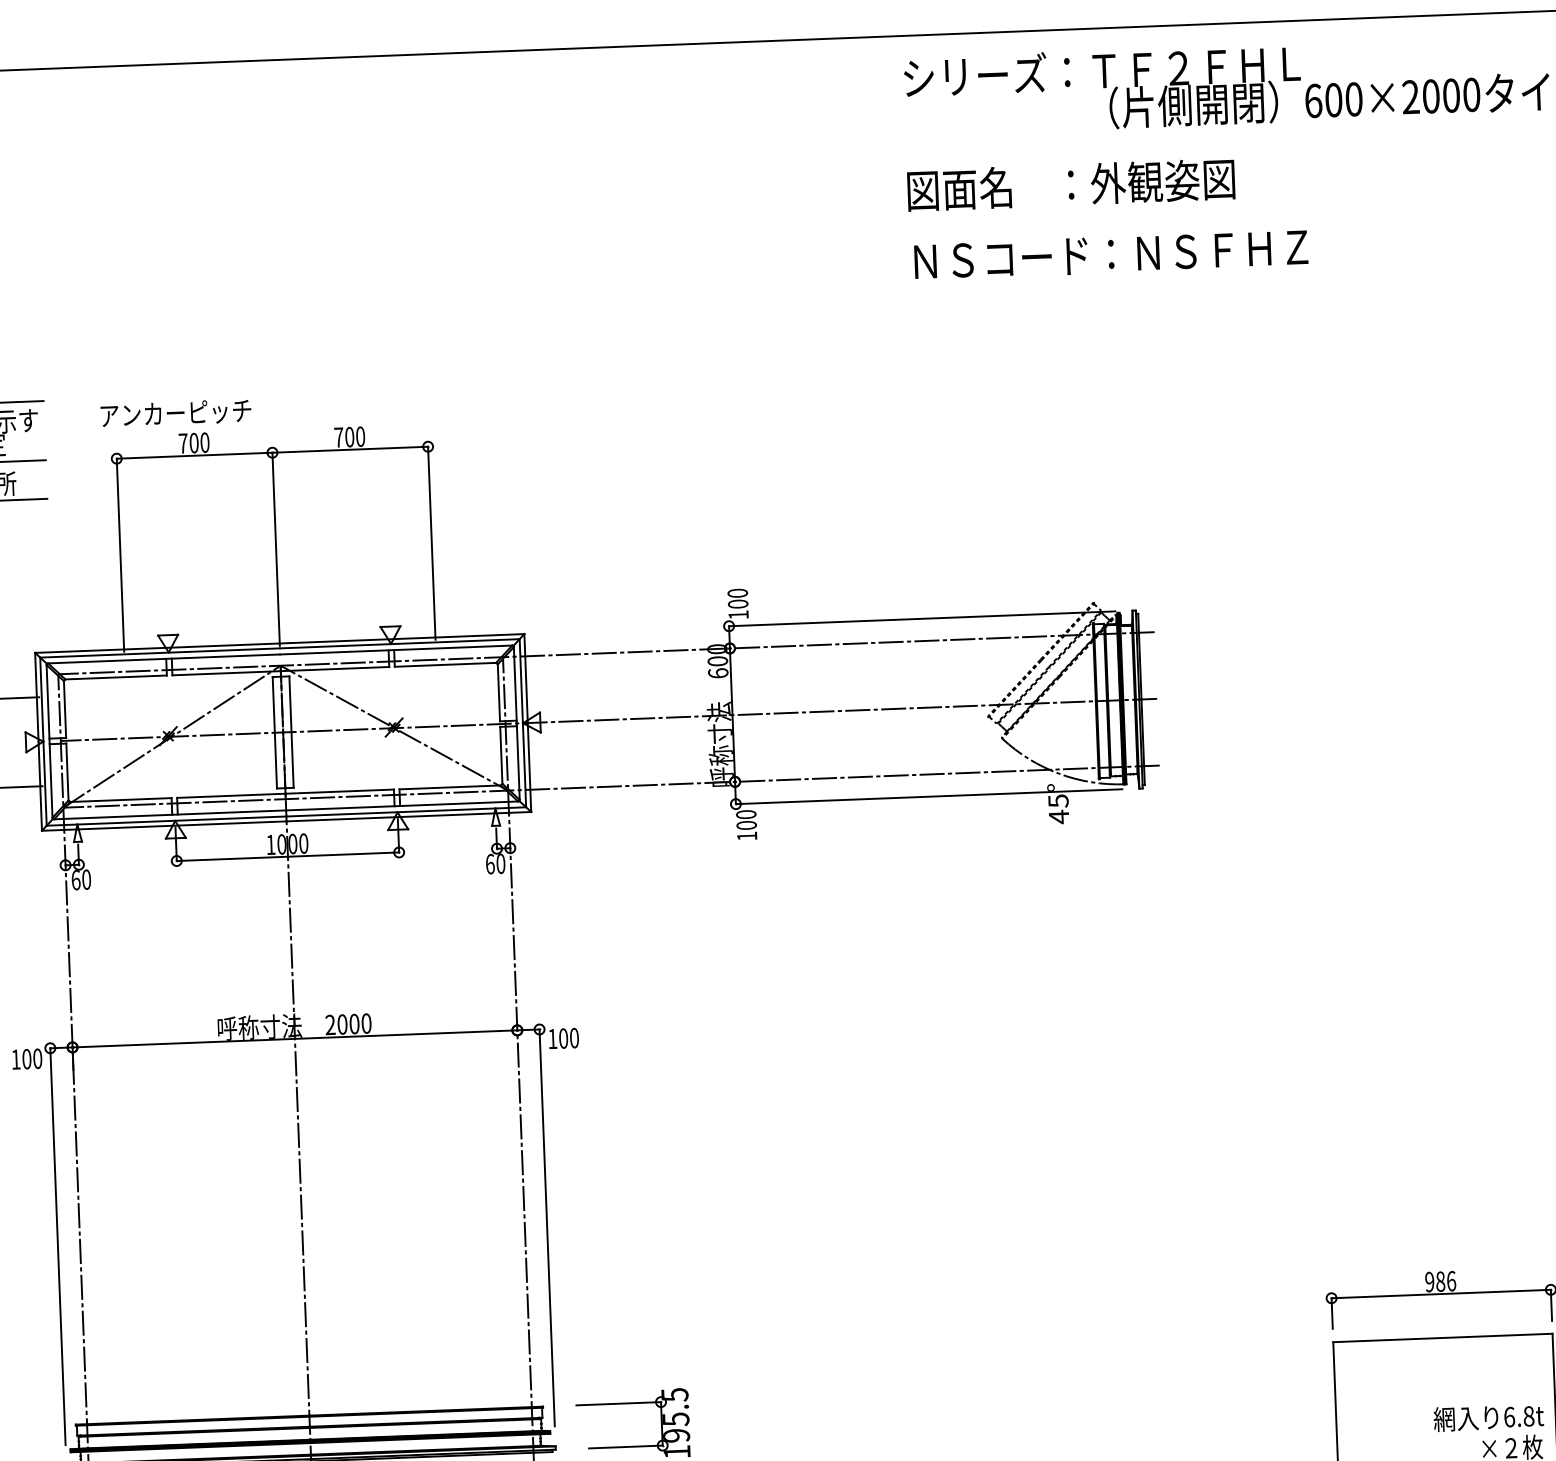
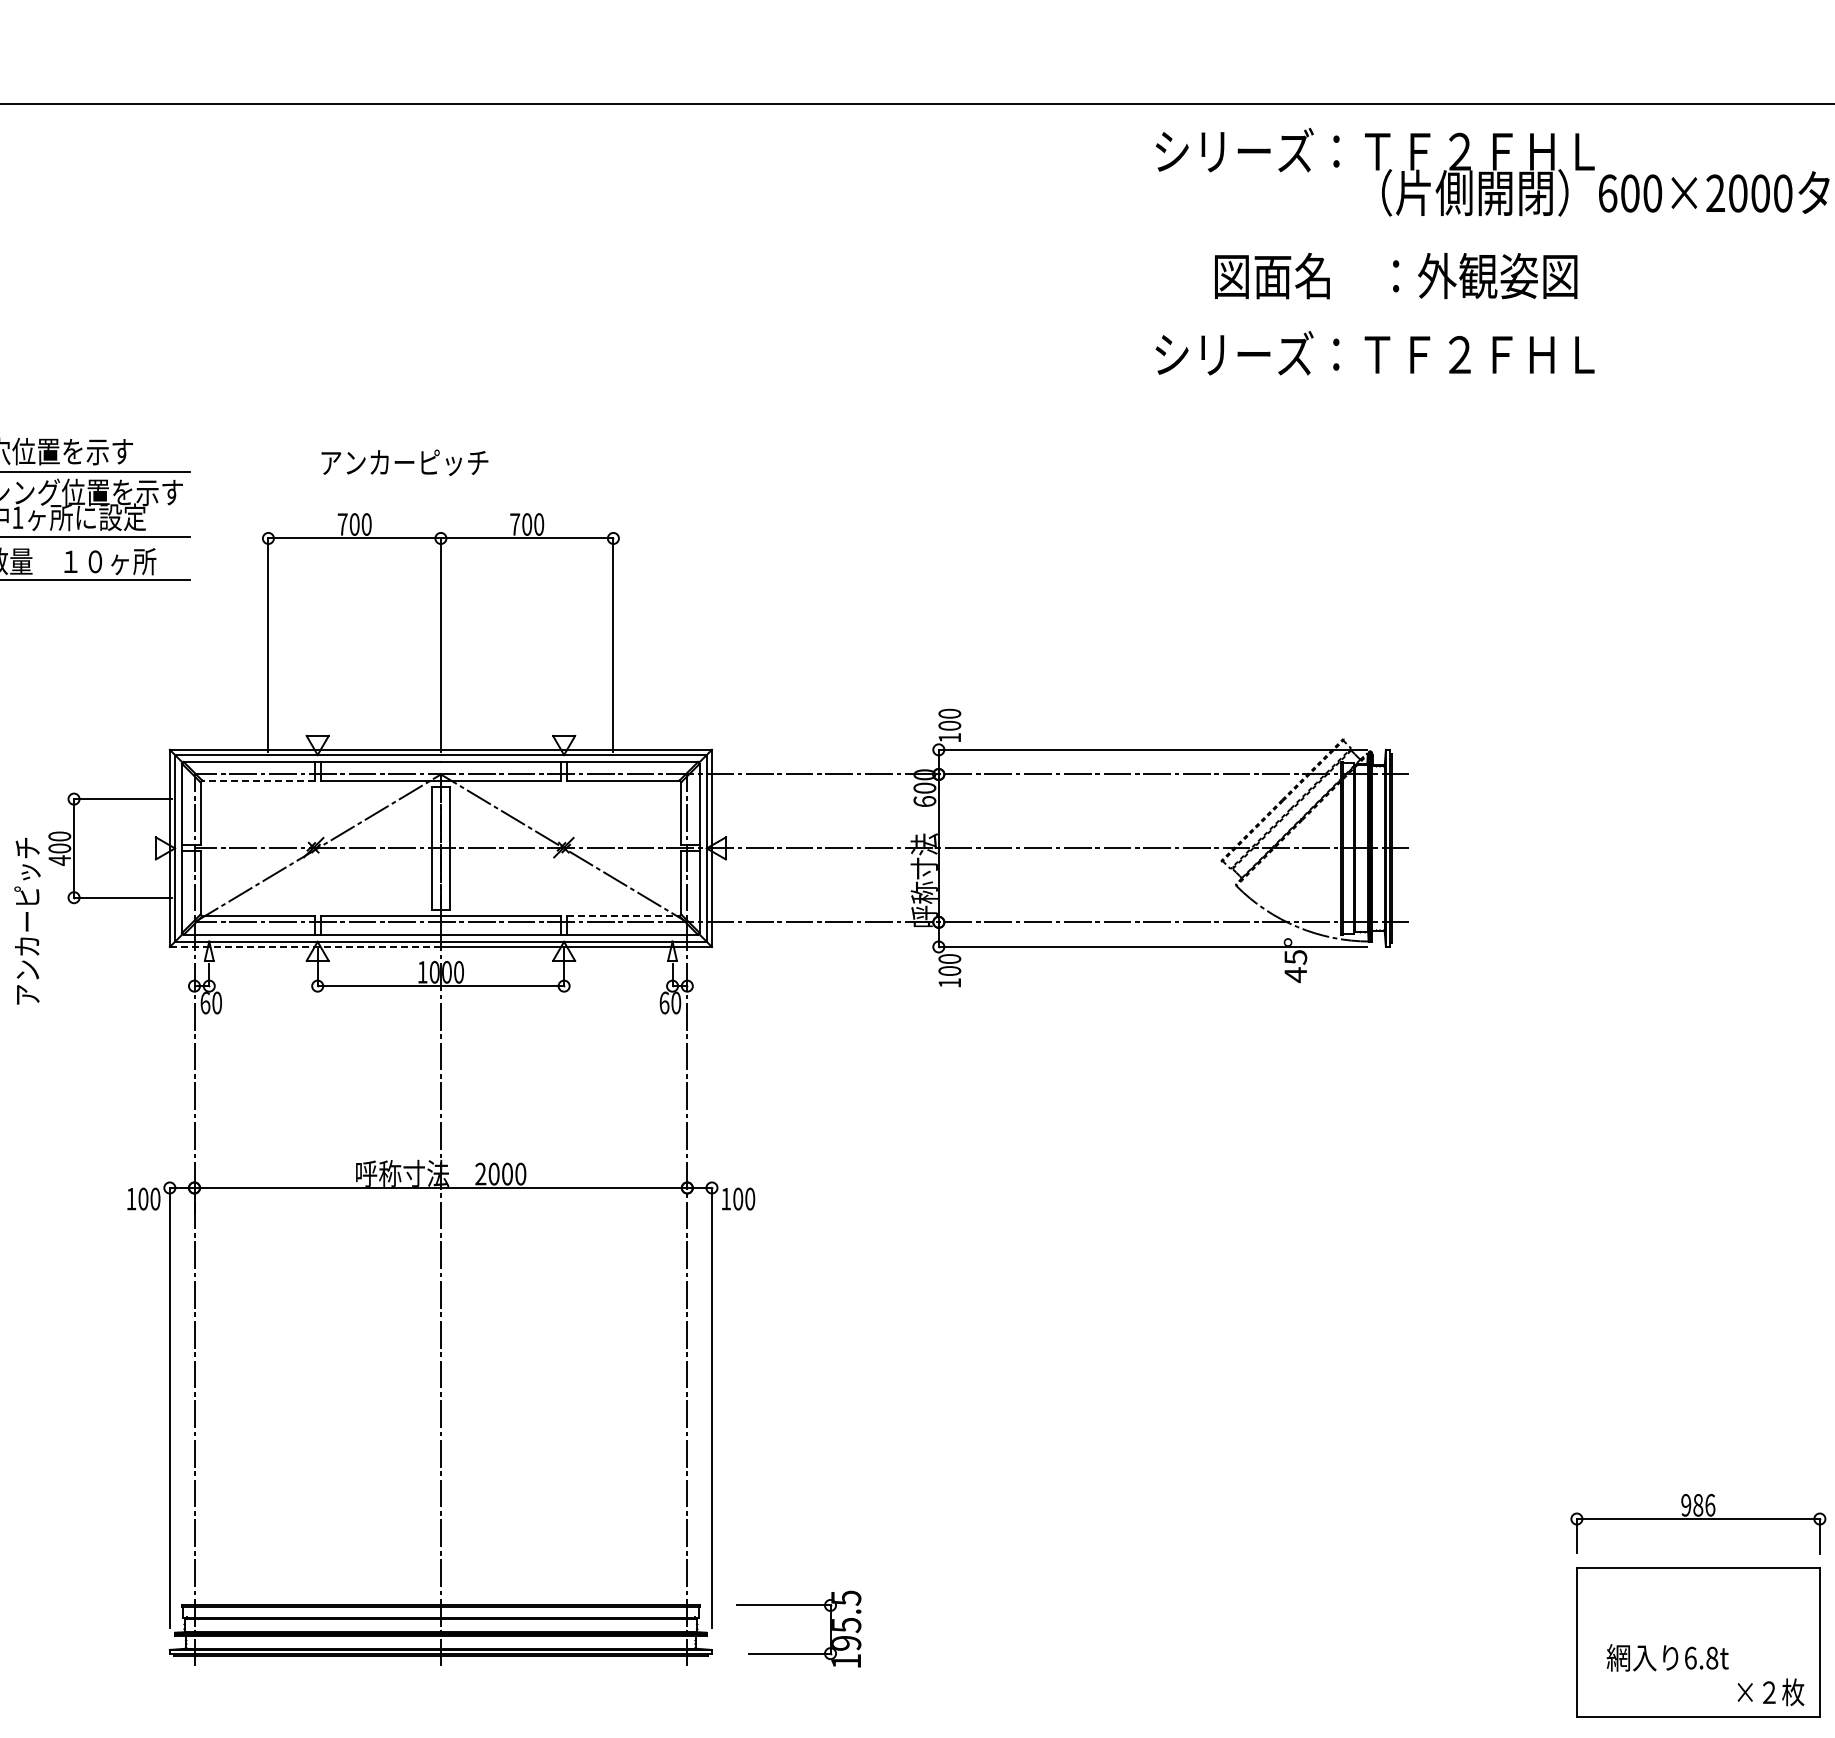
text: (1071, 184) -> (1396, 275), moved
text: (1109, 253) -> (1375, 353), ＮＳコード：ＮＳＦＨＺ -> シリーズ：ＴＦ２ＦＨＬ
text: (175, 413) -> (404, 462), moved
line: (115, 677) -> (257, 780), solid -> dashed
line: (450, 787) -> (623, 916), solid -> dashed
line: (164, 825) -> (305, 946), solid -> dashed
text: (1488, 1417) -> (1667, 1657), moved

